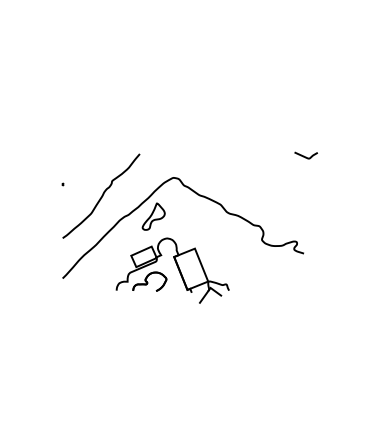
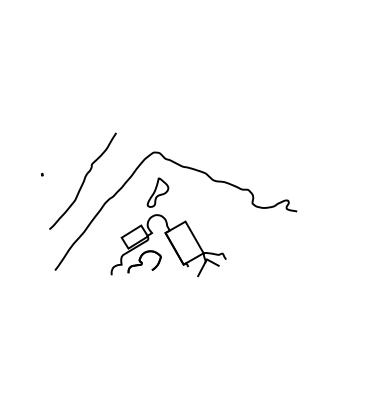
curve: (304, 155) -> (284, 111), removed
part: (153, 216) -> (157, 192), moved

